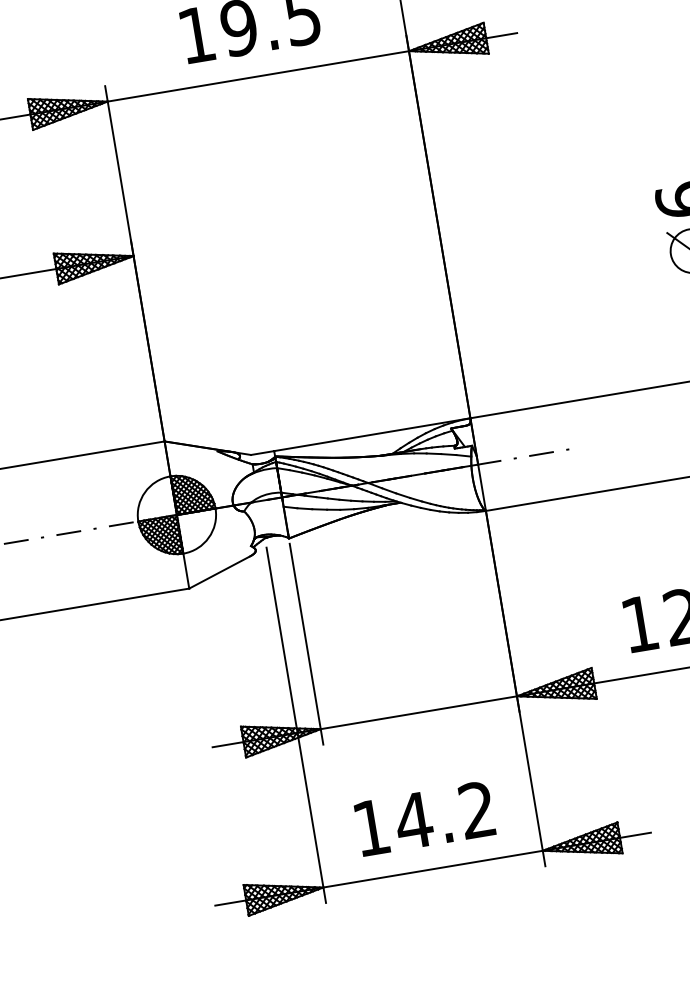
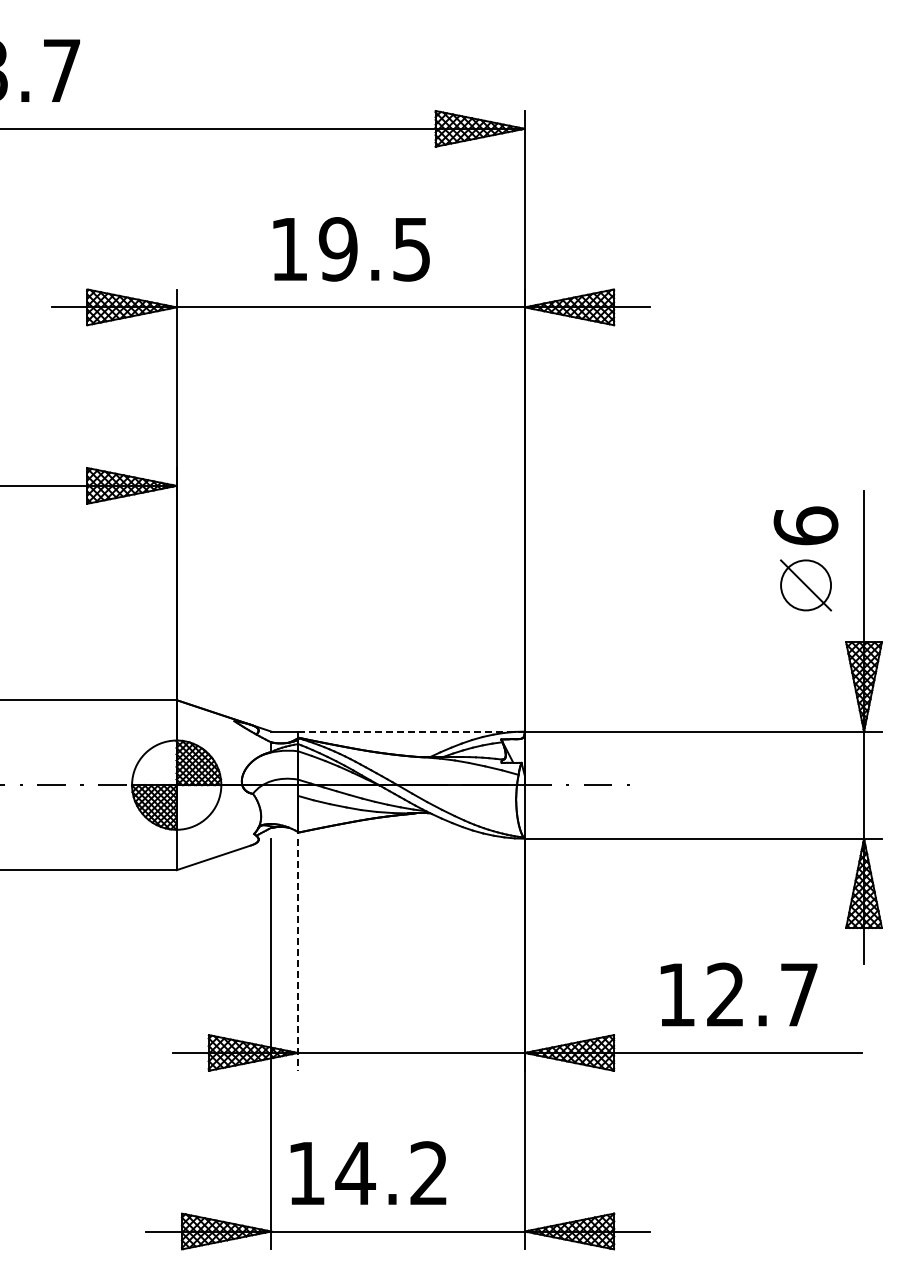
line: (371, 434) -> (410, 731), solid -> dashed
line: (306, 644) -> (298, 955), solid -> dashed
text: (424, 818) -> (368, 1172), moved

